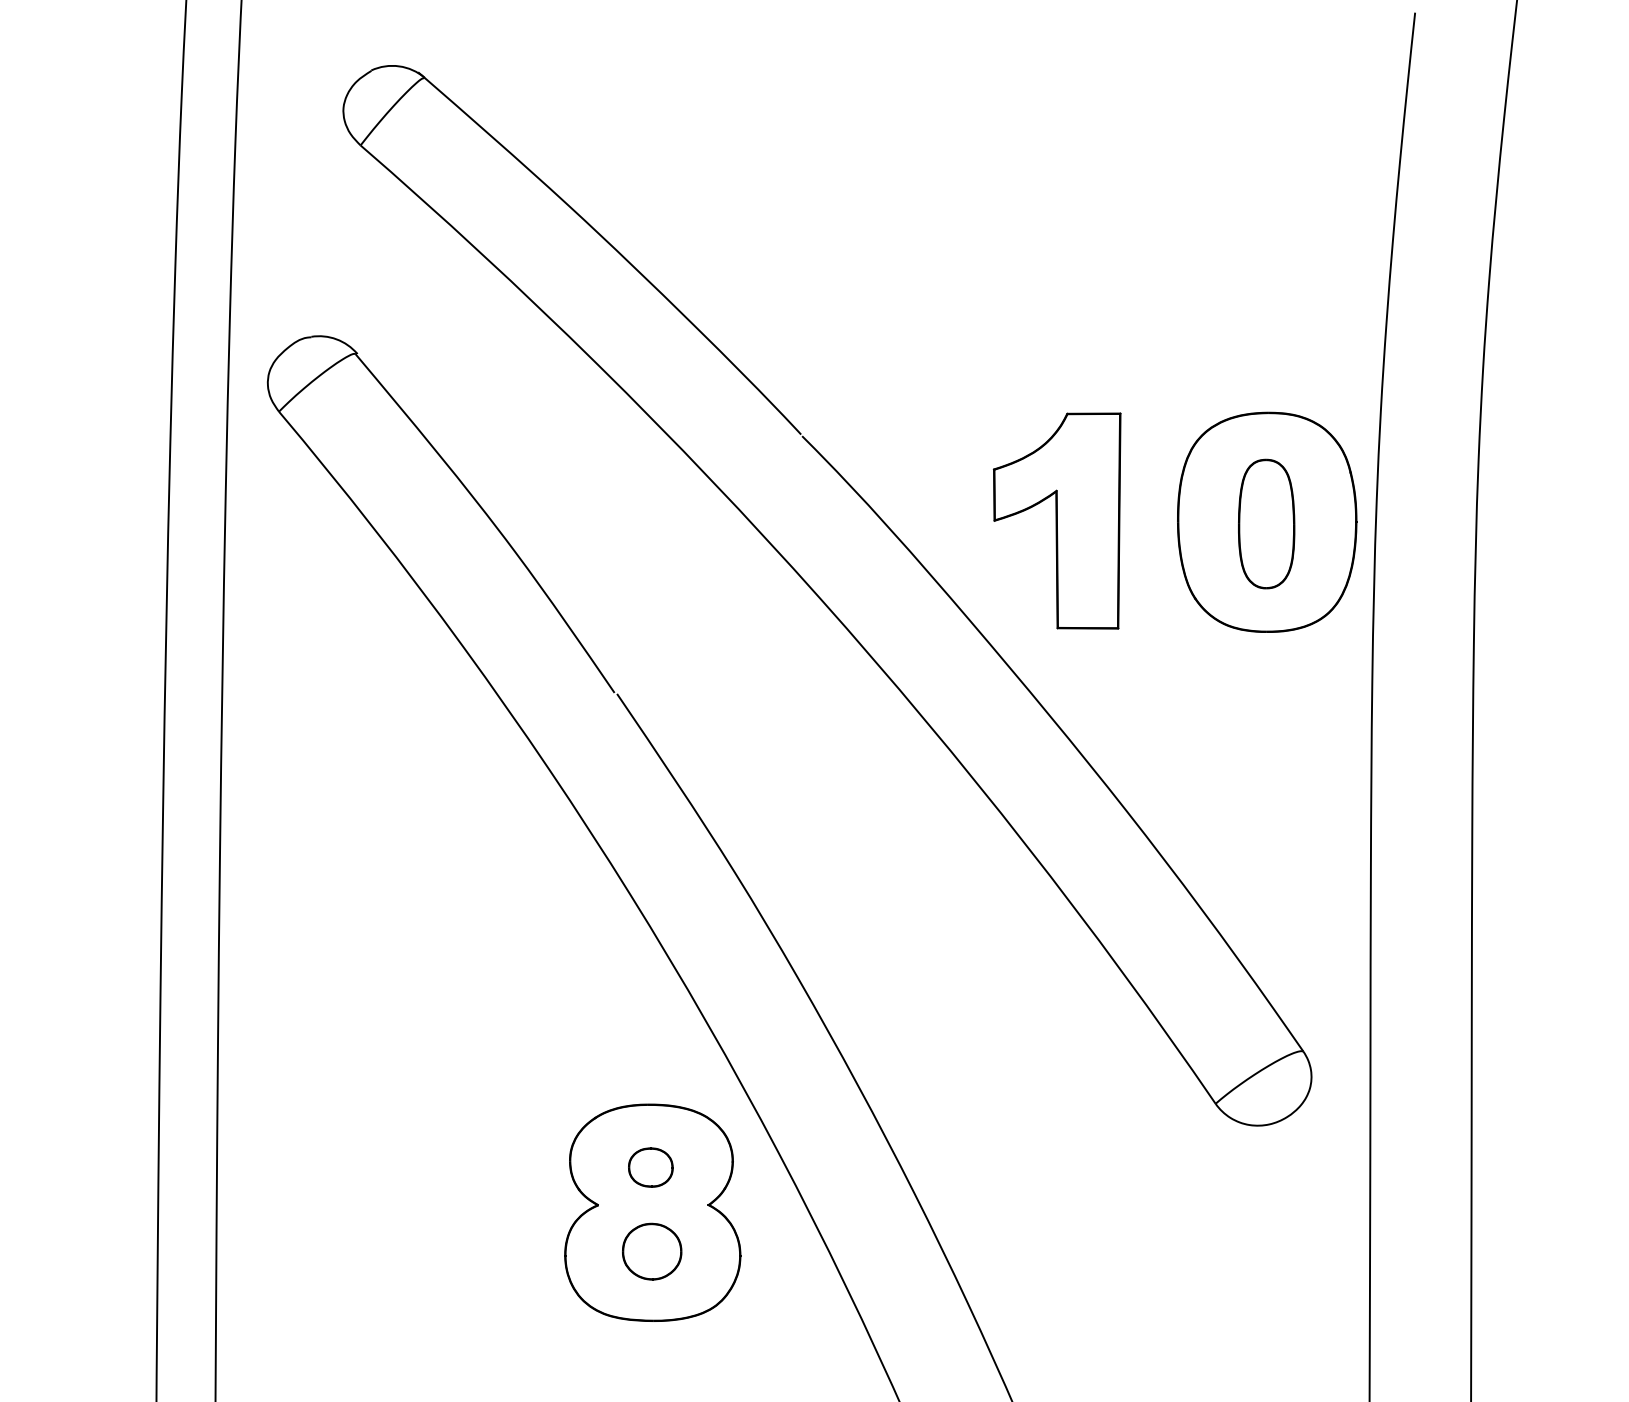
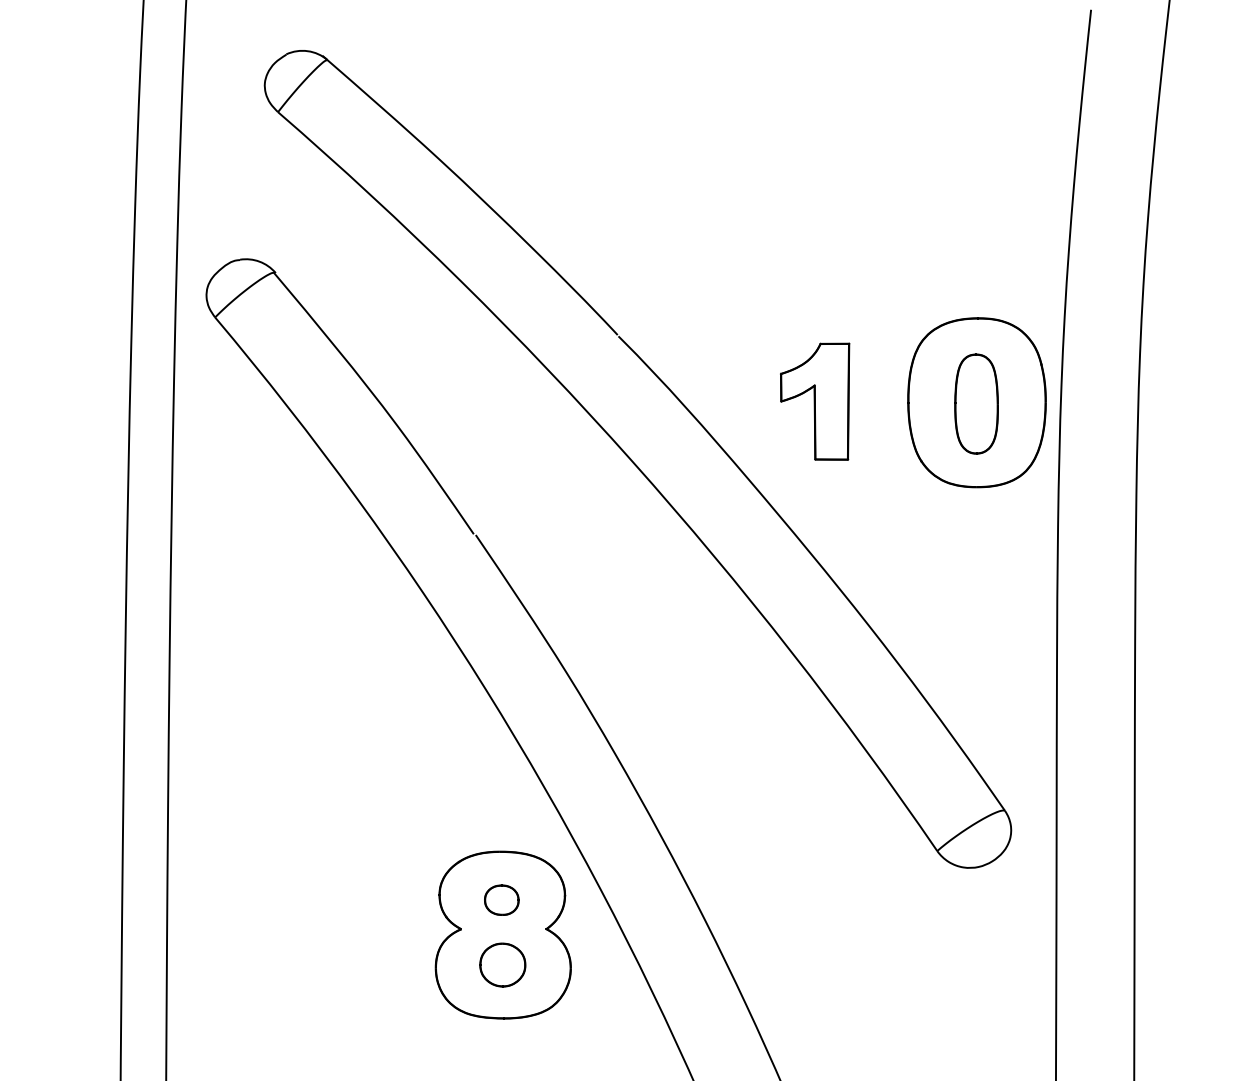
part: (1056, 520) -> (814, 401), size x0.7

